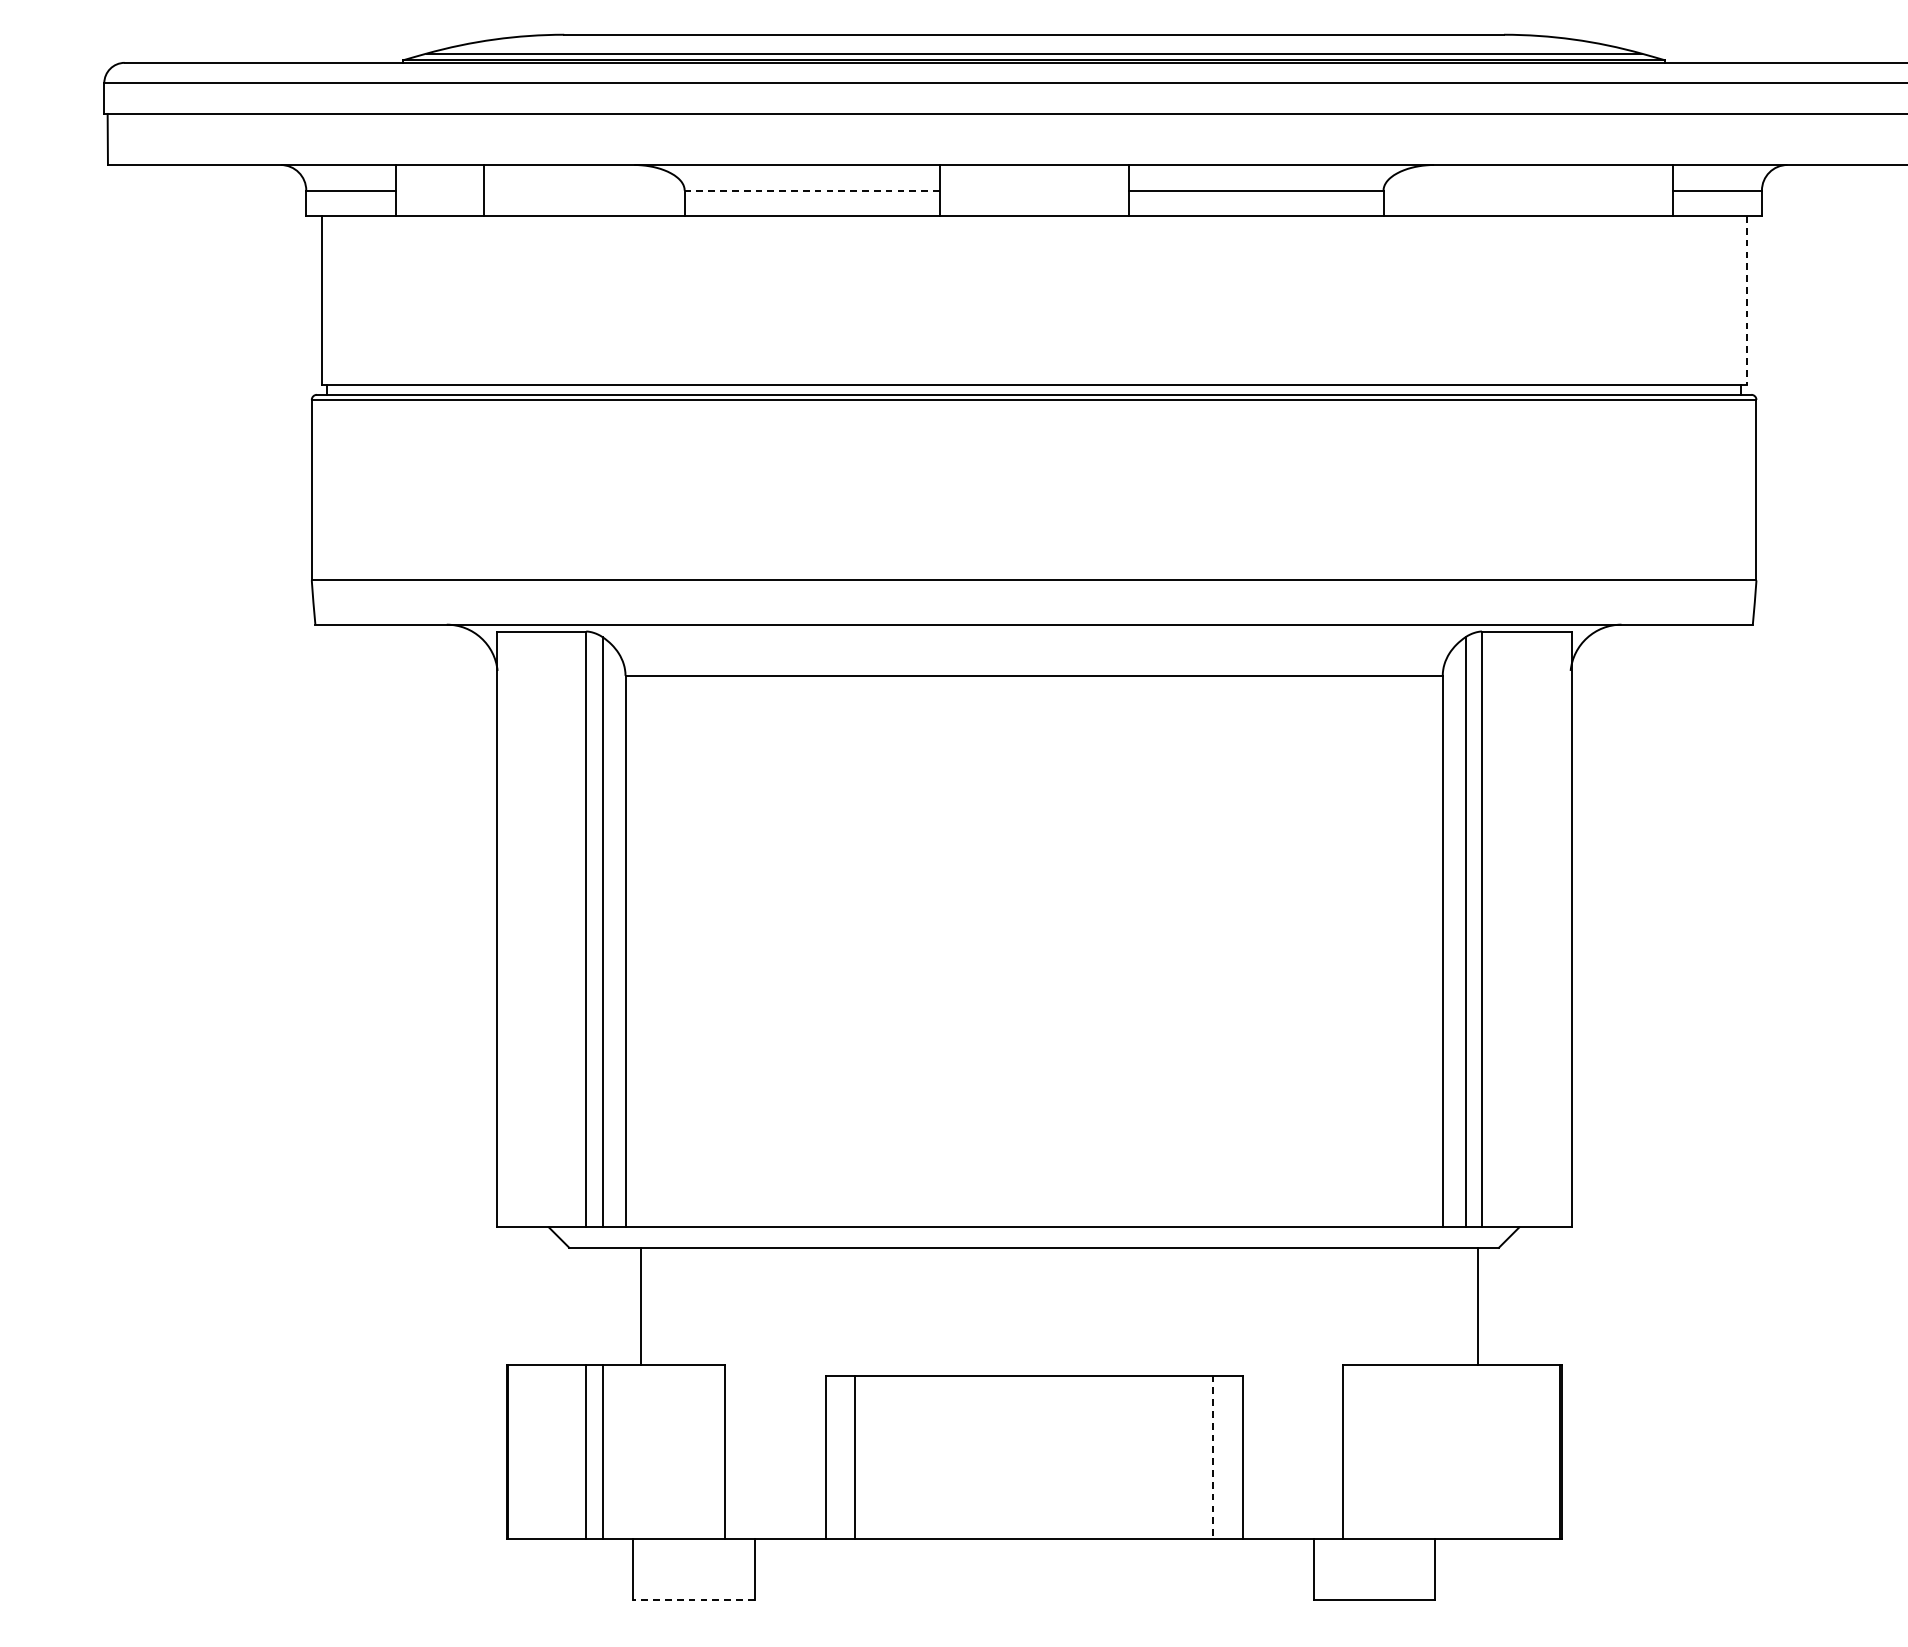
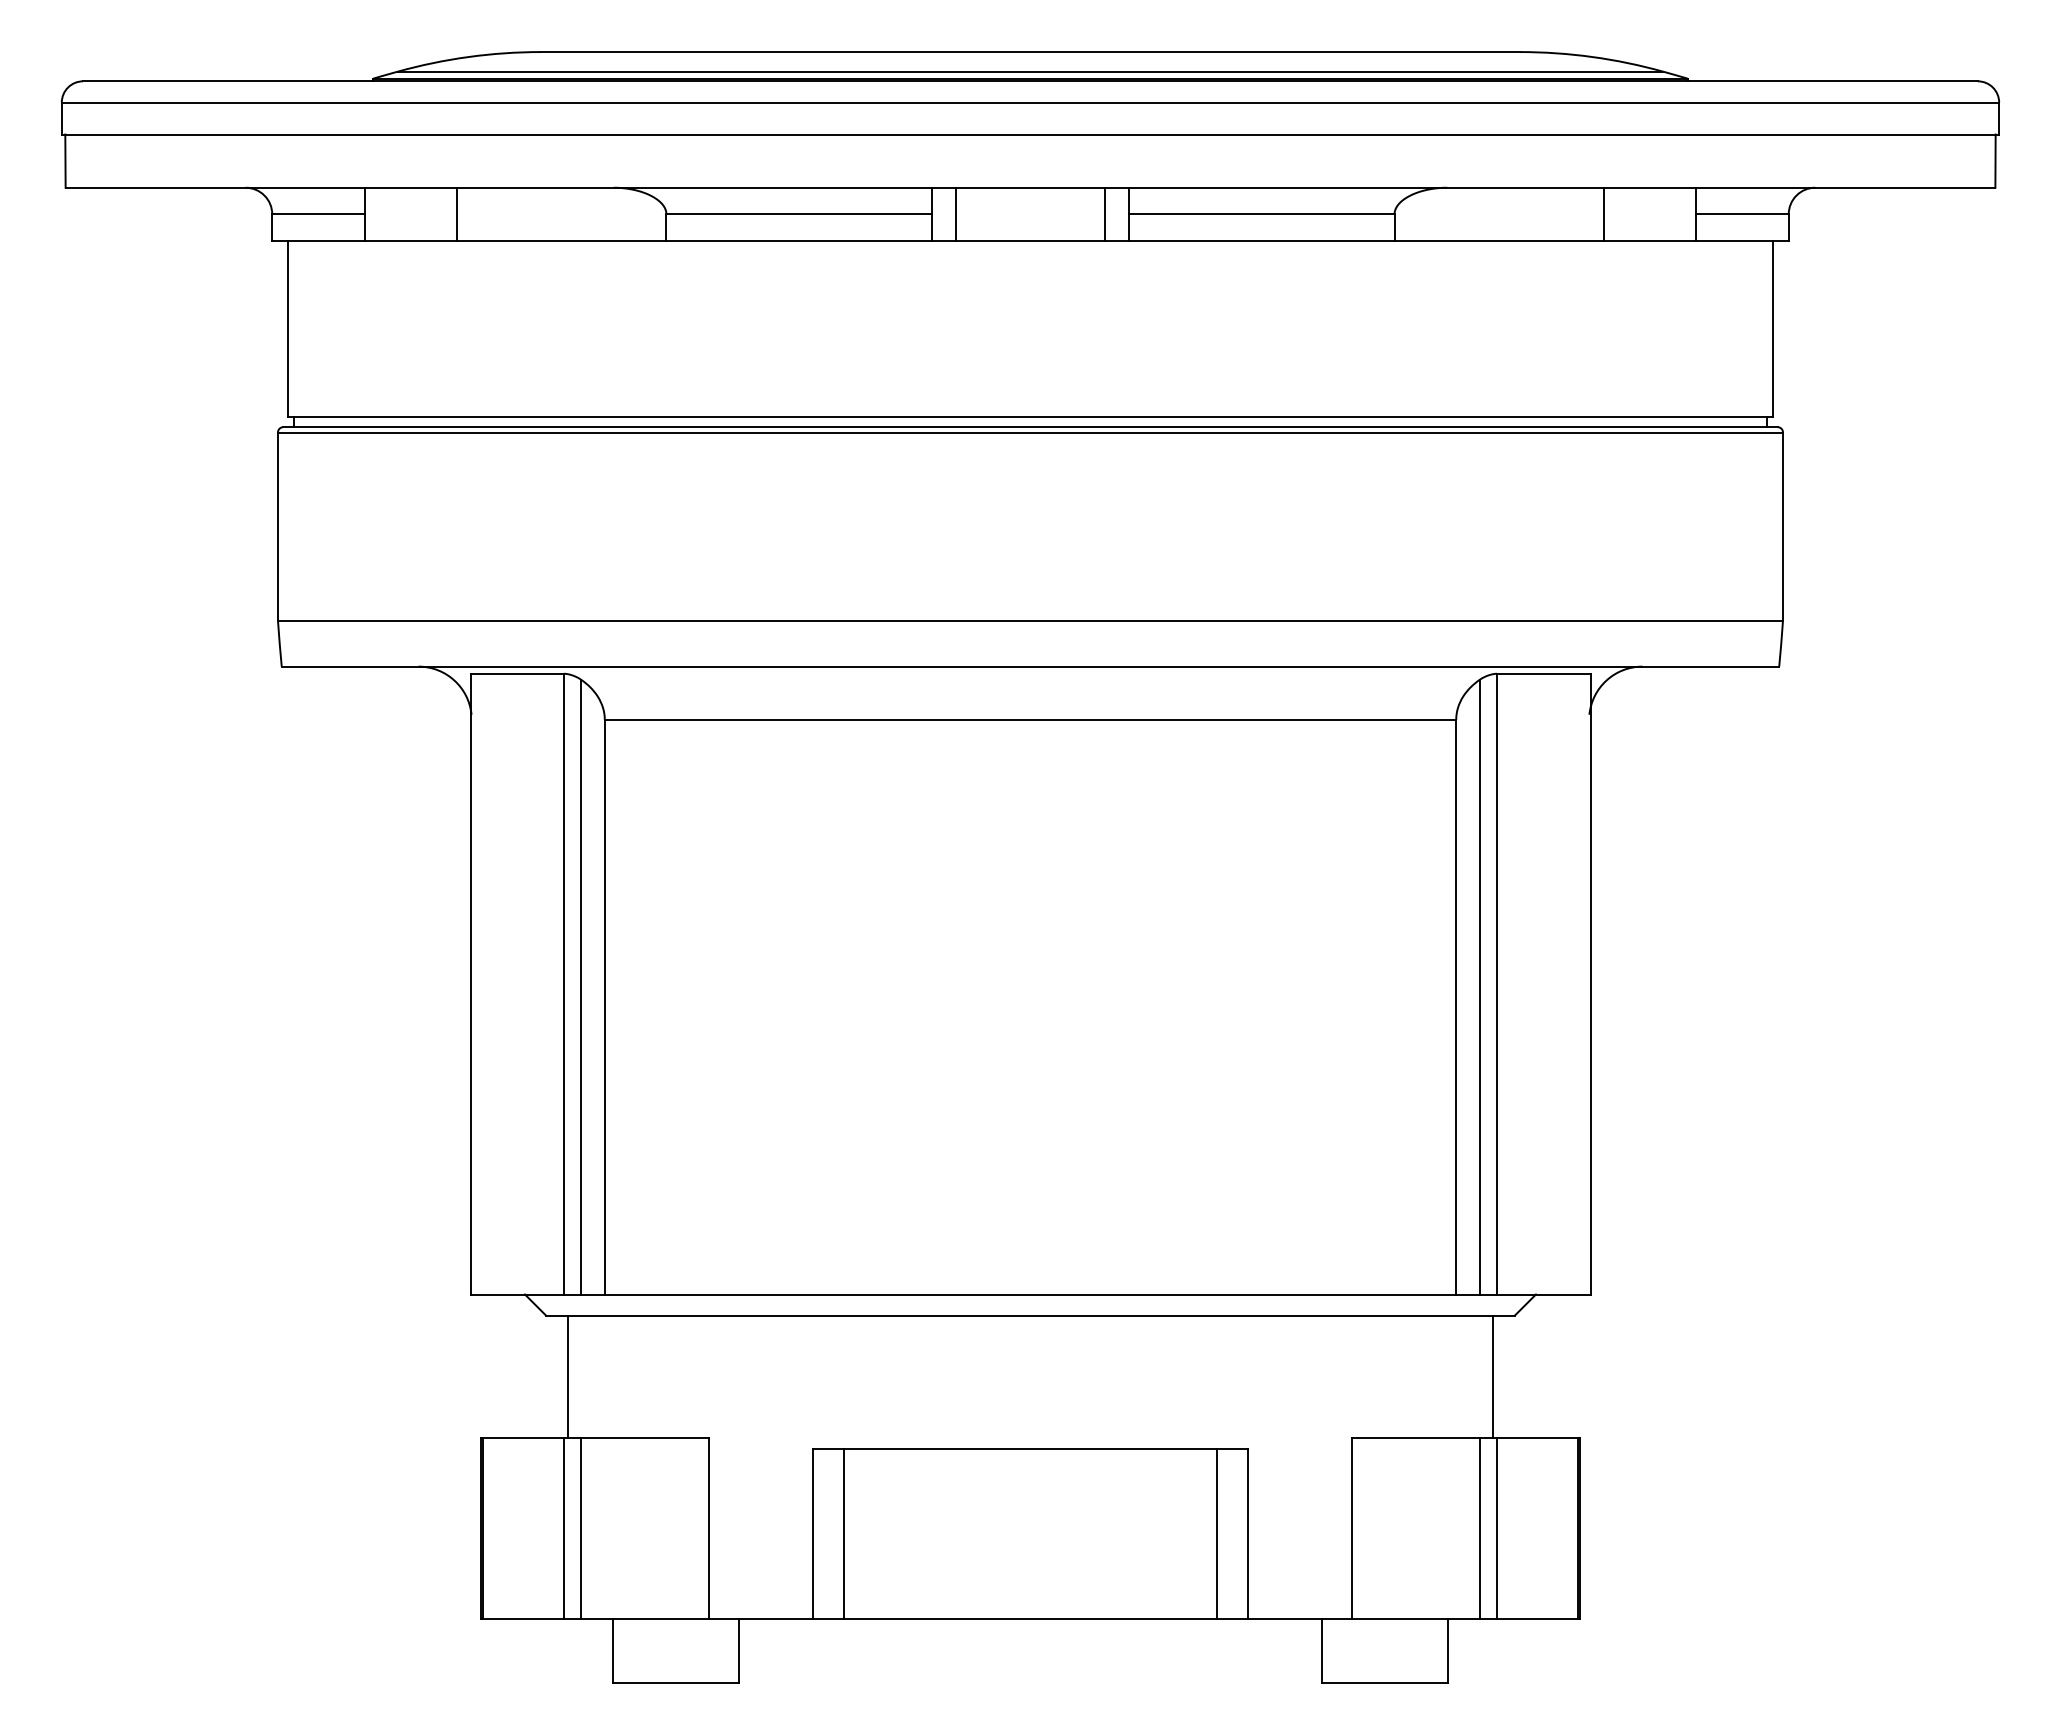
line: (963, 189) -> (956, 213), added
line: (1105, 189) -> (1104, 213), added
line: (1584, 189) -> (1603, 213), added
line: (812, 190) -> (799, 214), dashed -> solid
line: (1746, 300) -> (1772, 328), dashed -> solid
line: (640, 1306) -> (567, 1376), moved
line: (1466, 1451) -> (1480, 1528), added
line: (1482, 1451) -> (1497, 1528), added
line: (1212, 1457) -> (1216, 1534), dashed -> solid
line: (693, 1599) -> (675, 1682), dashed -> solid

